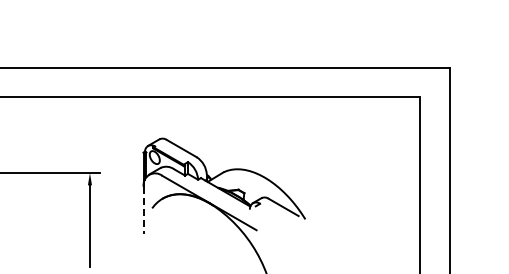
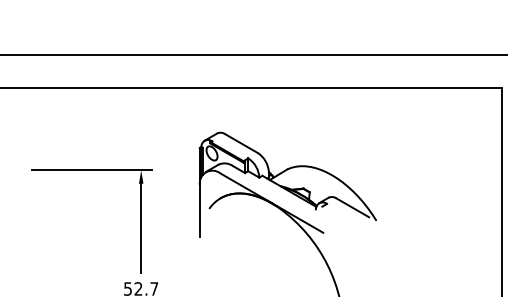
line: (143, 210) -> (199, 211), dashed -> solid

